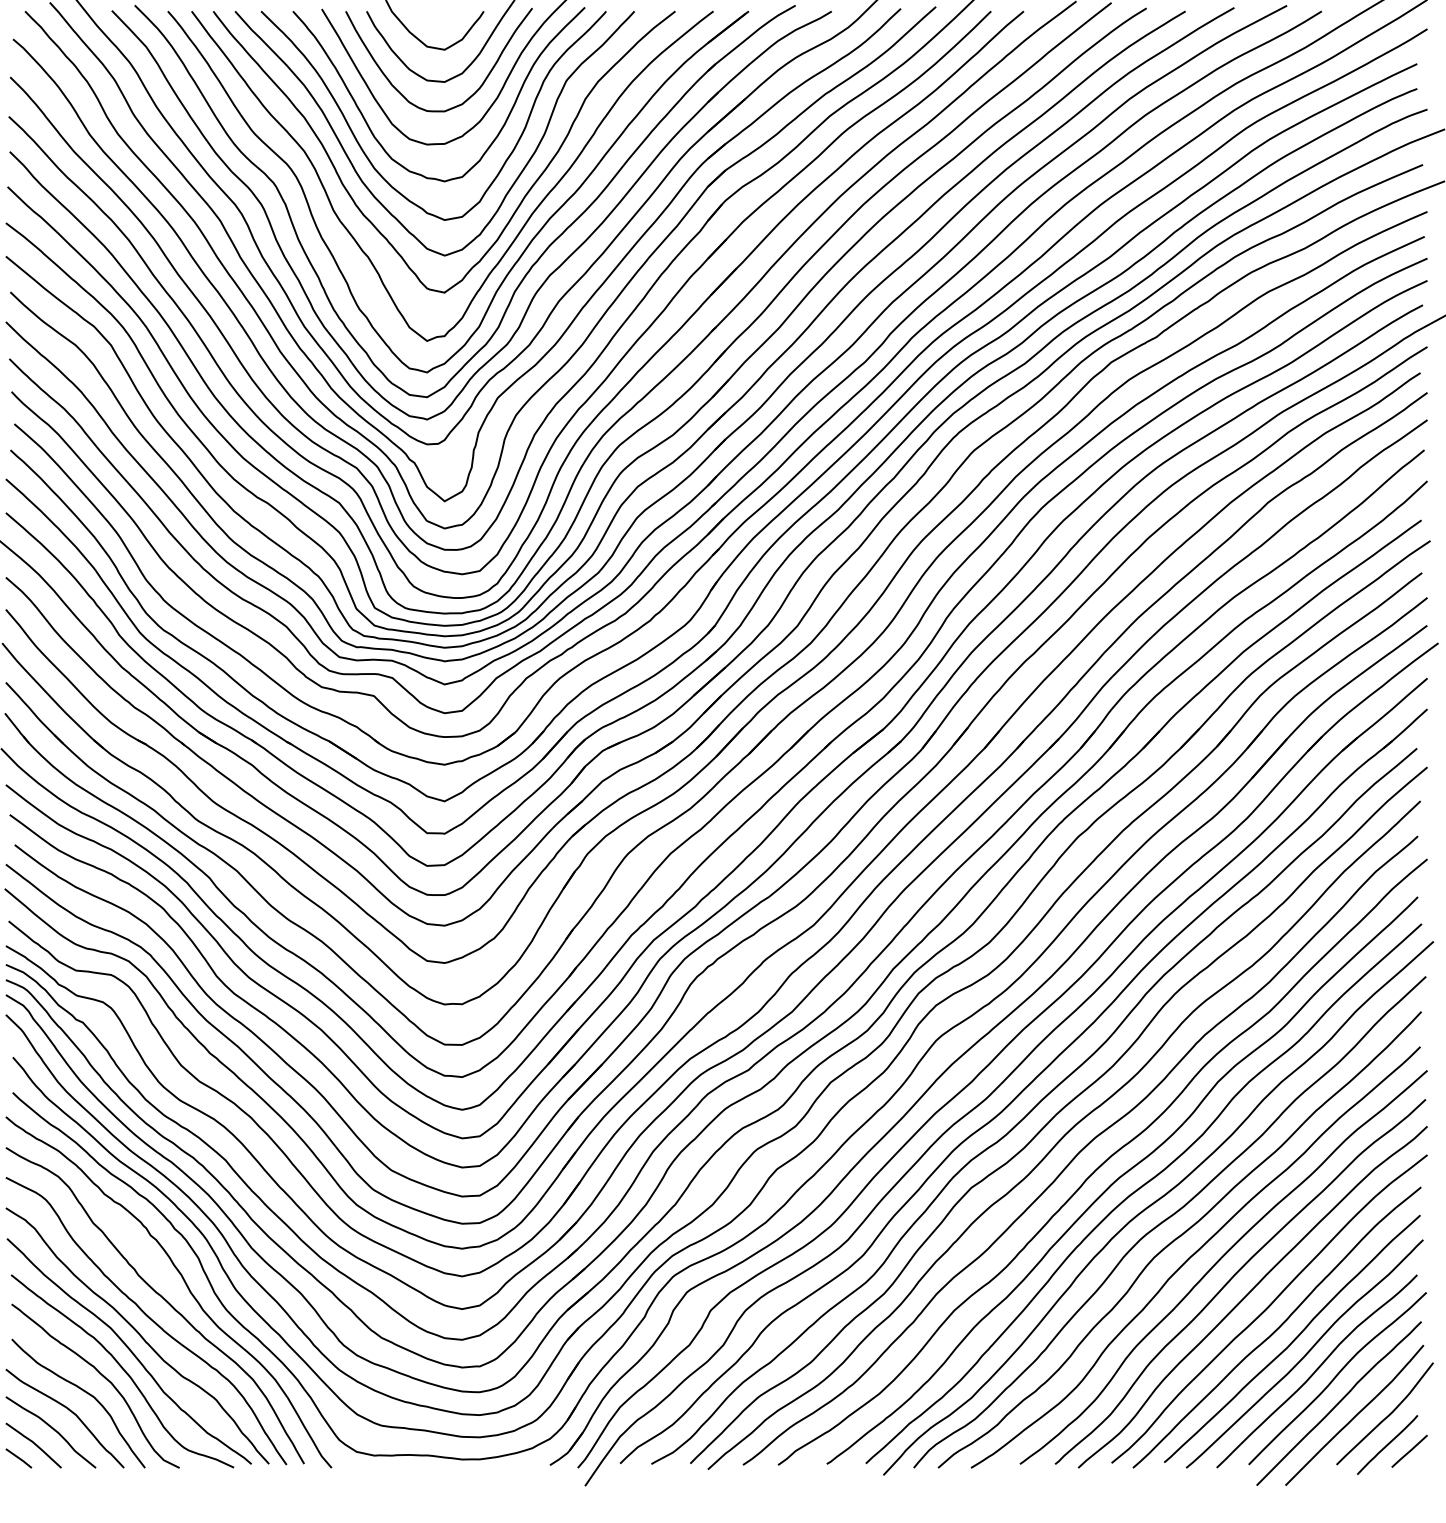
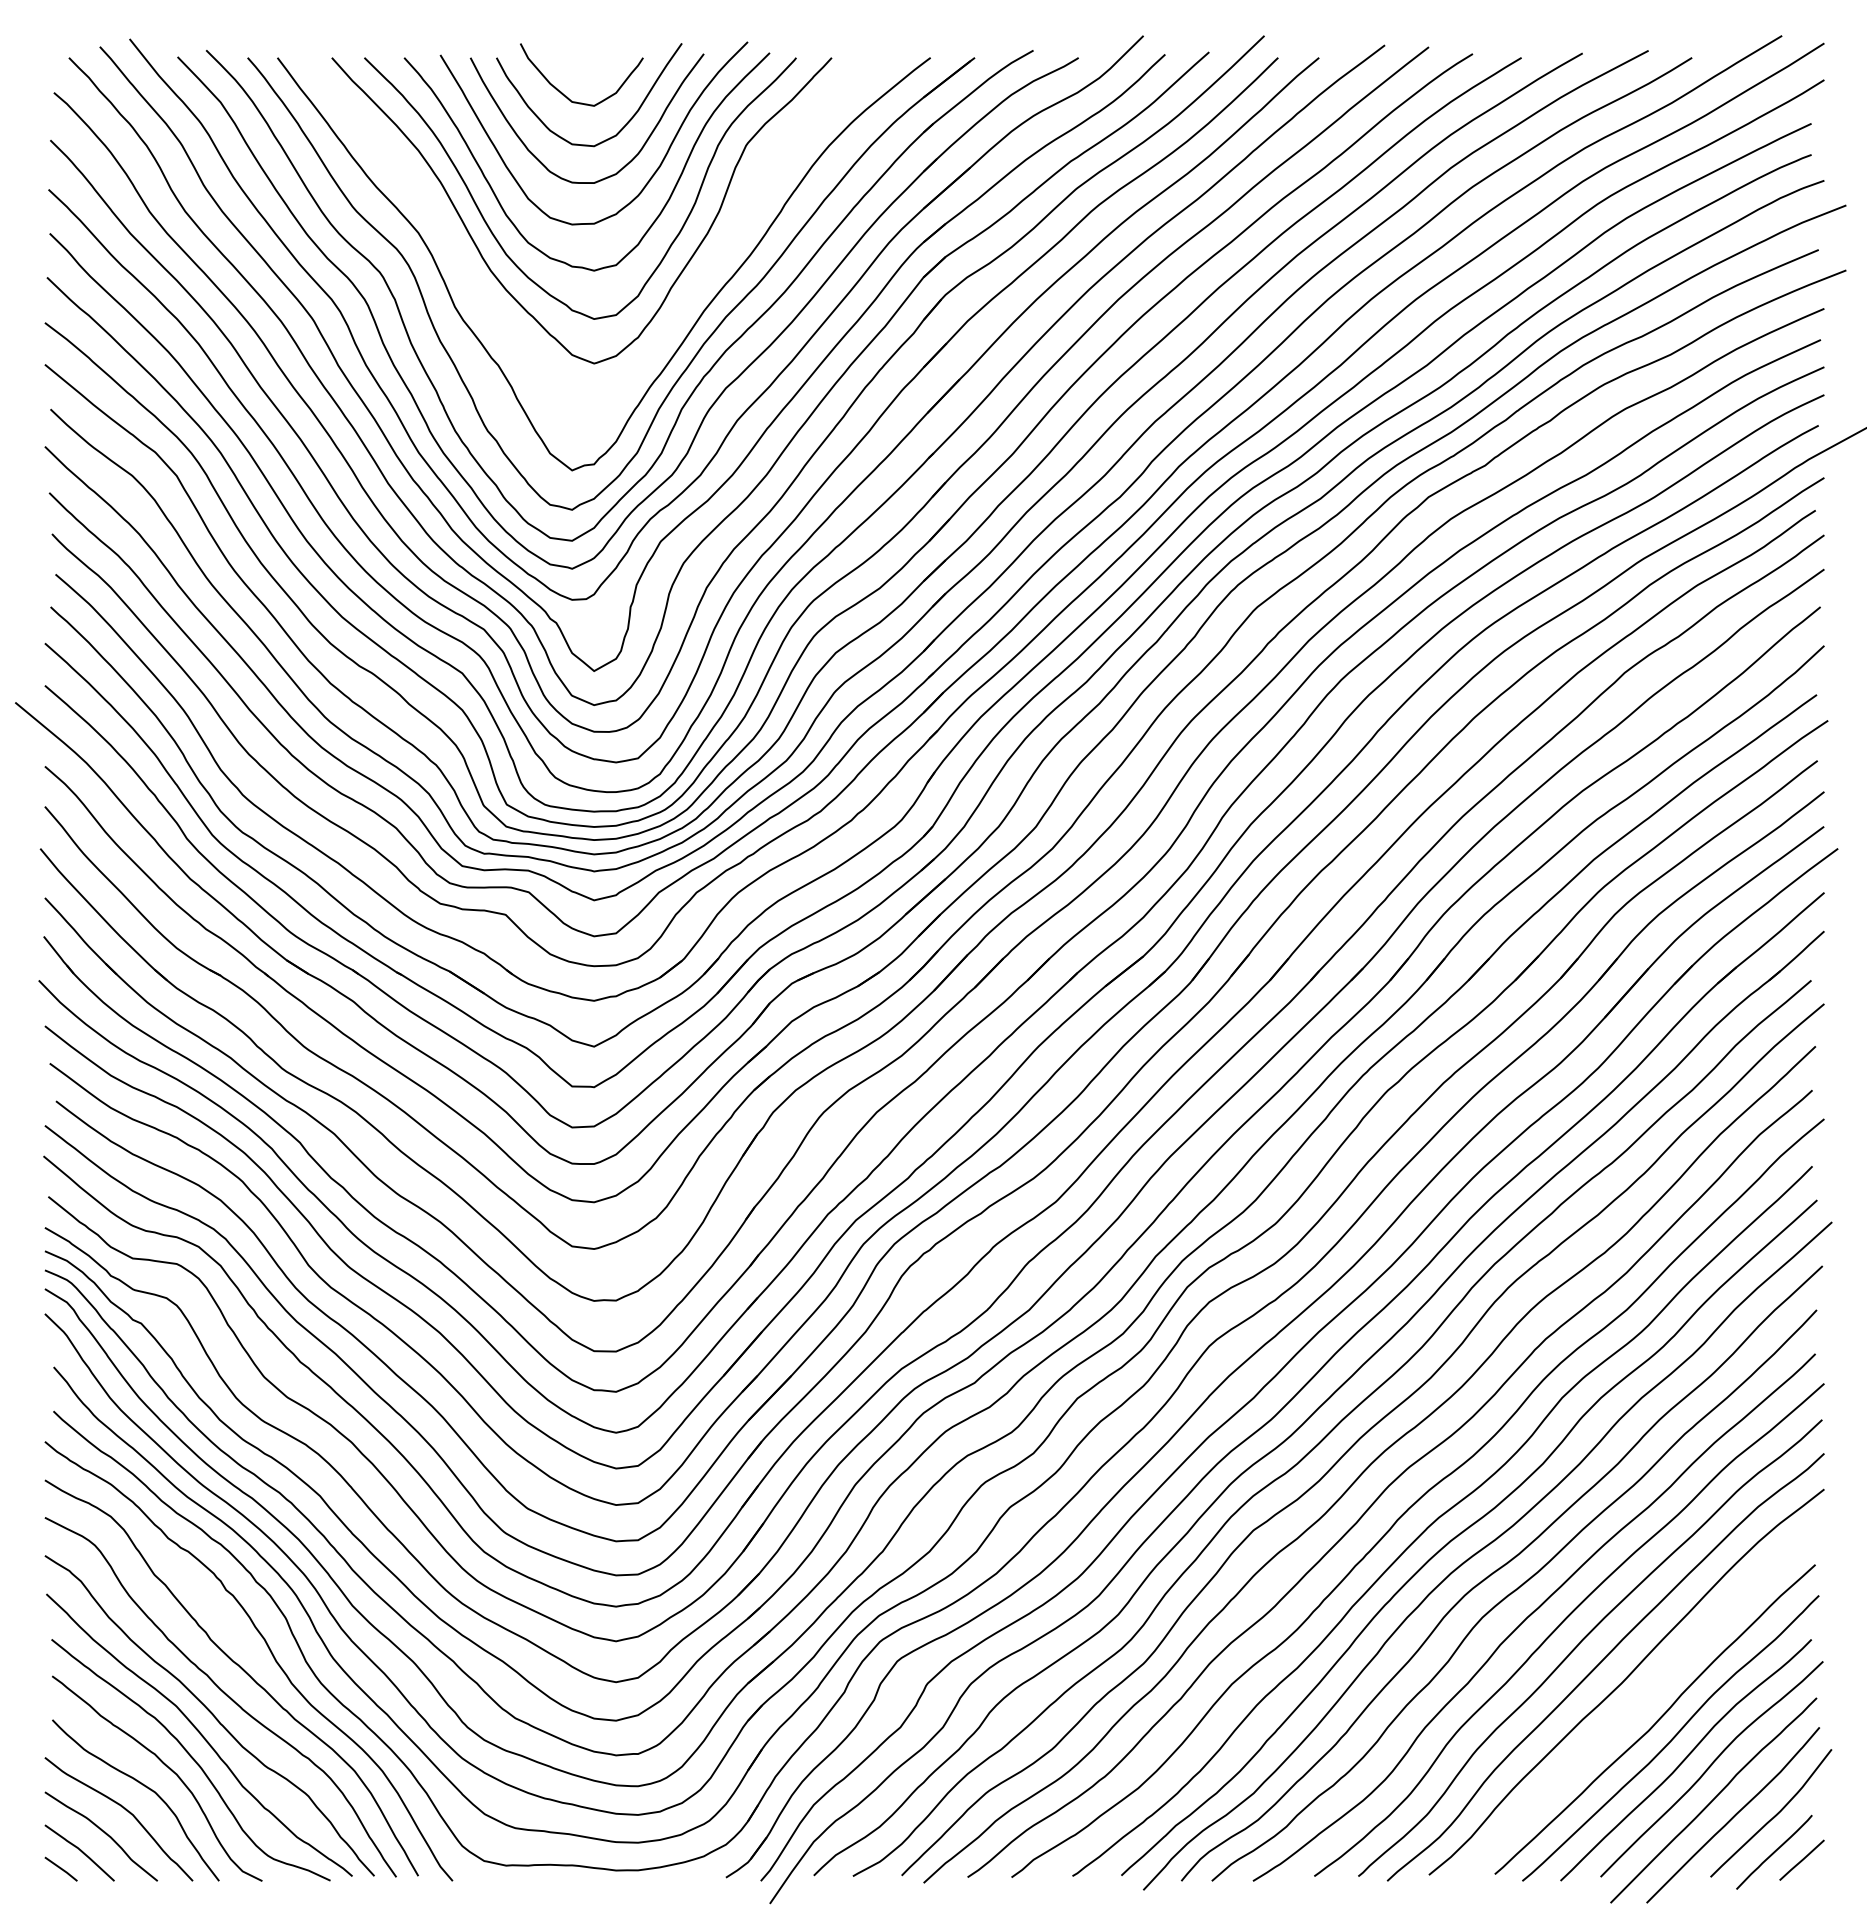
curve: (522, 198) -> (691, 292), removed
curve: (1277, 1328) -> (1636, 1706), removed

